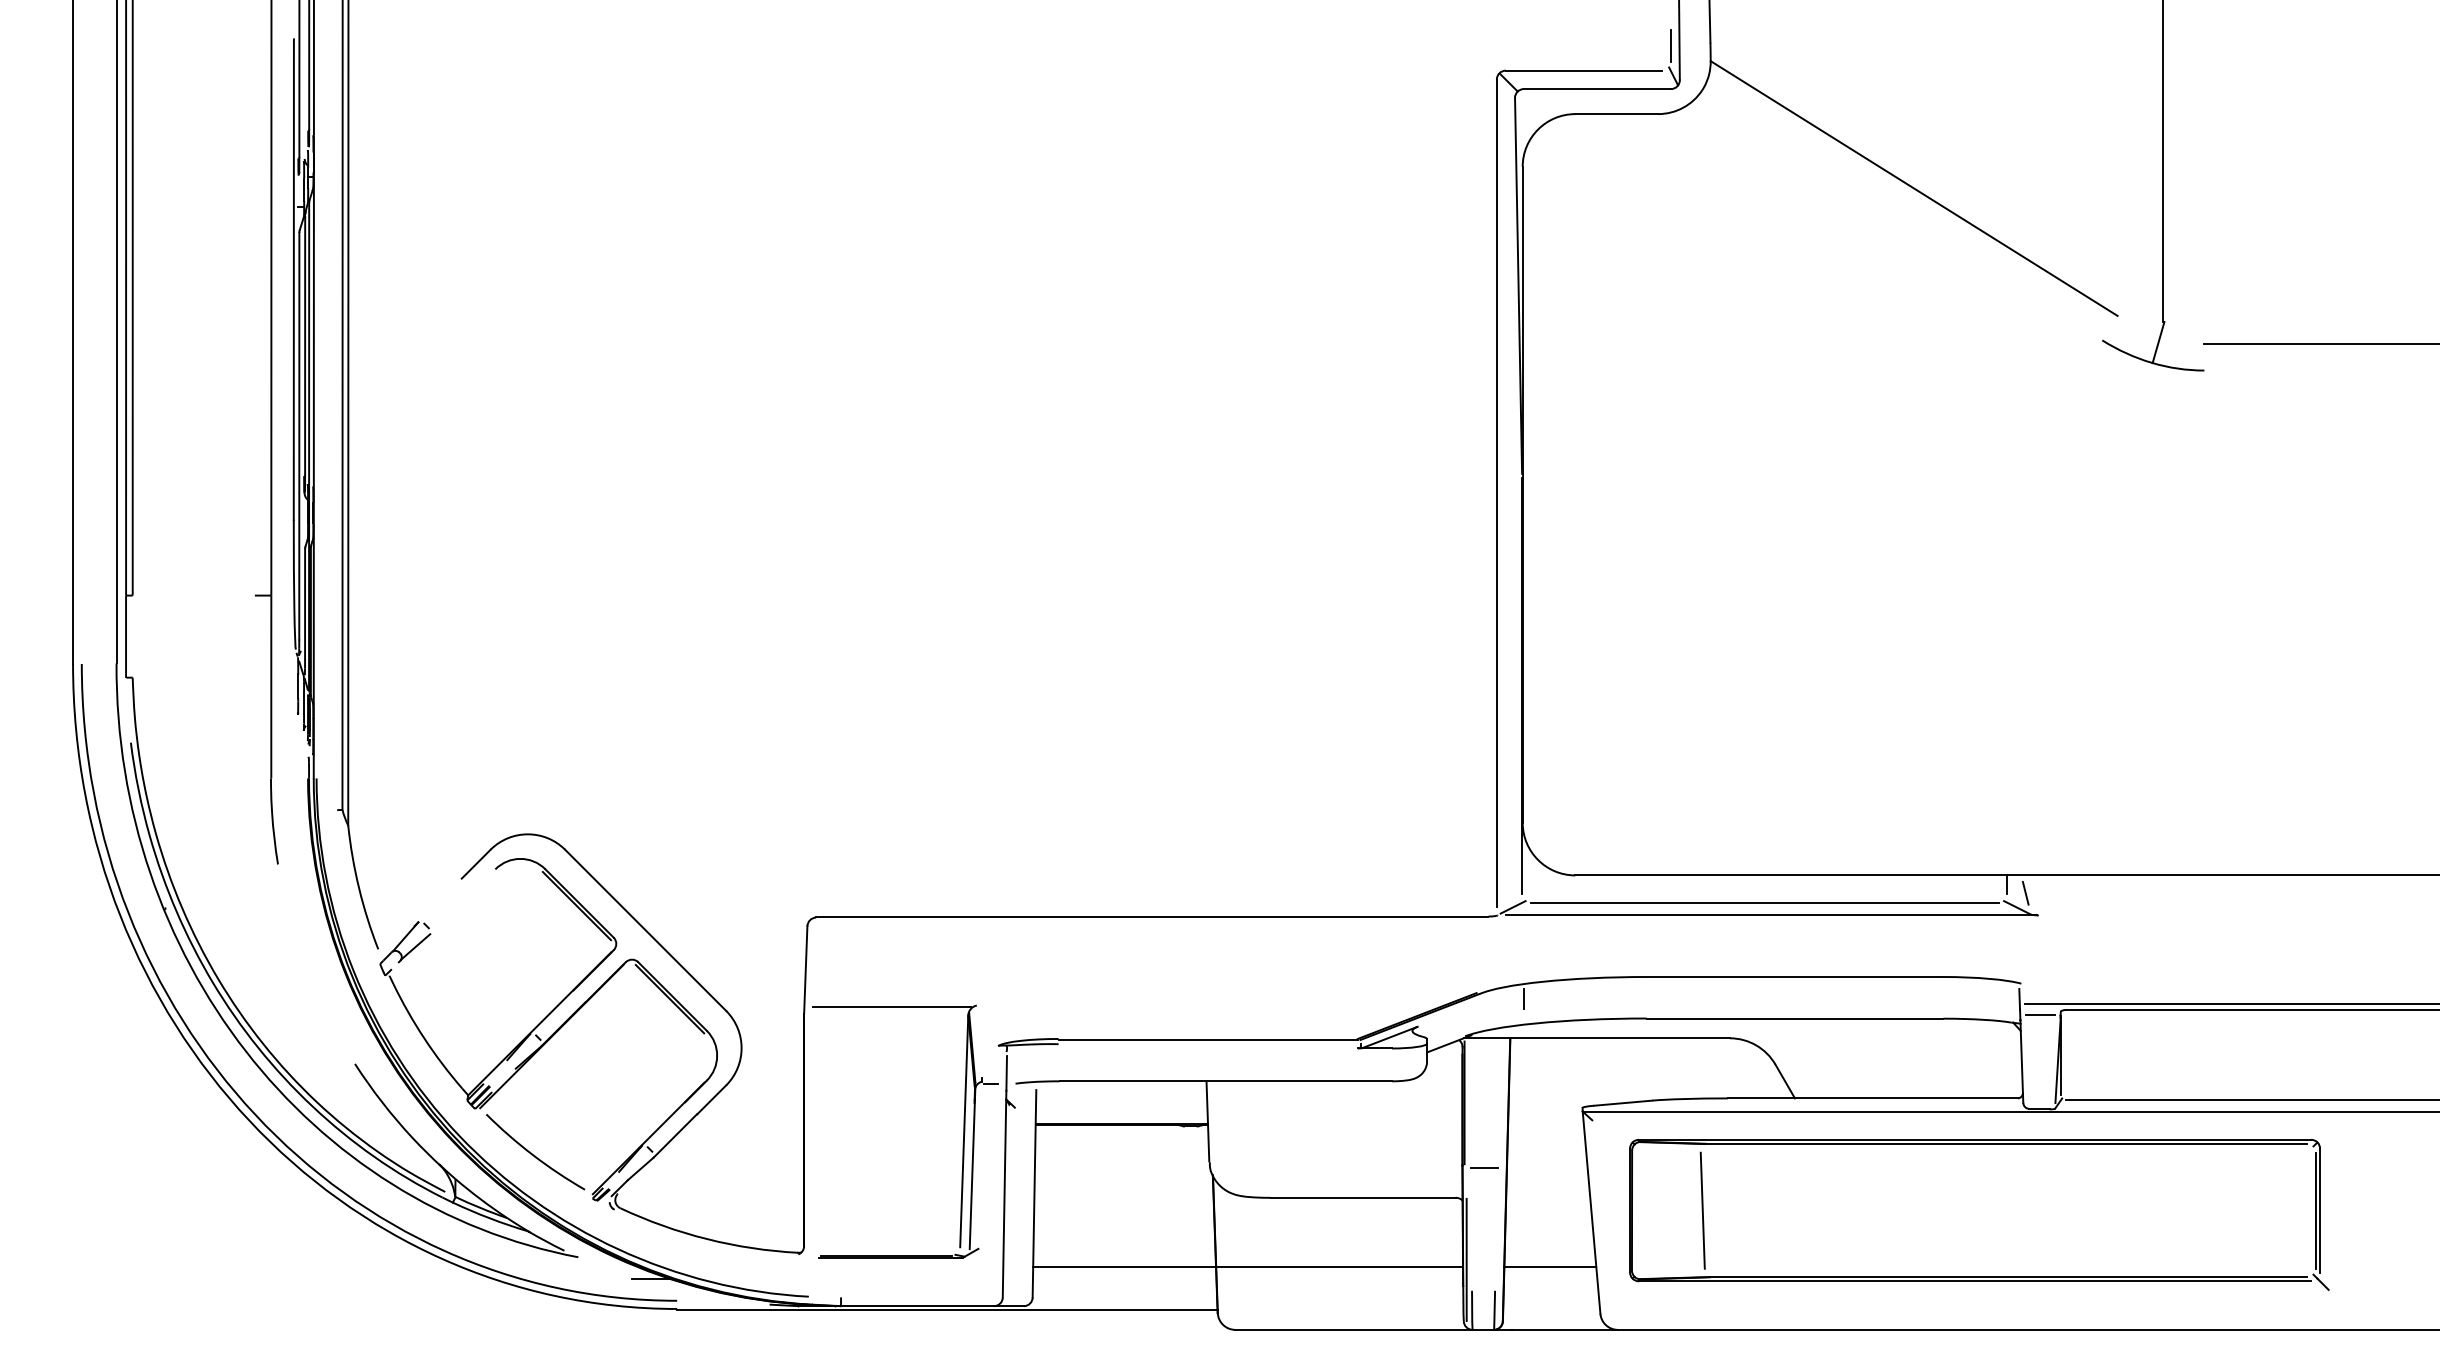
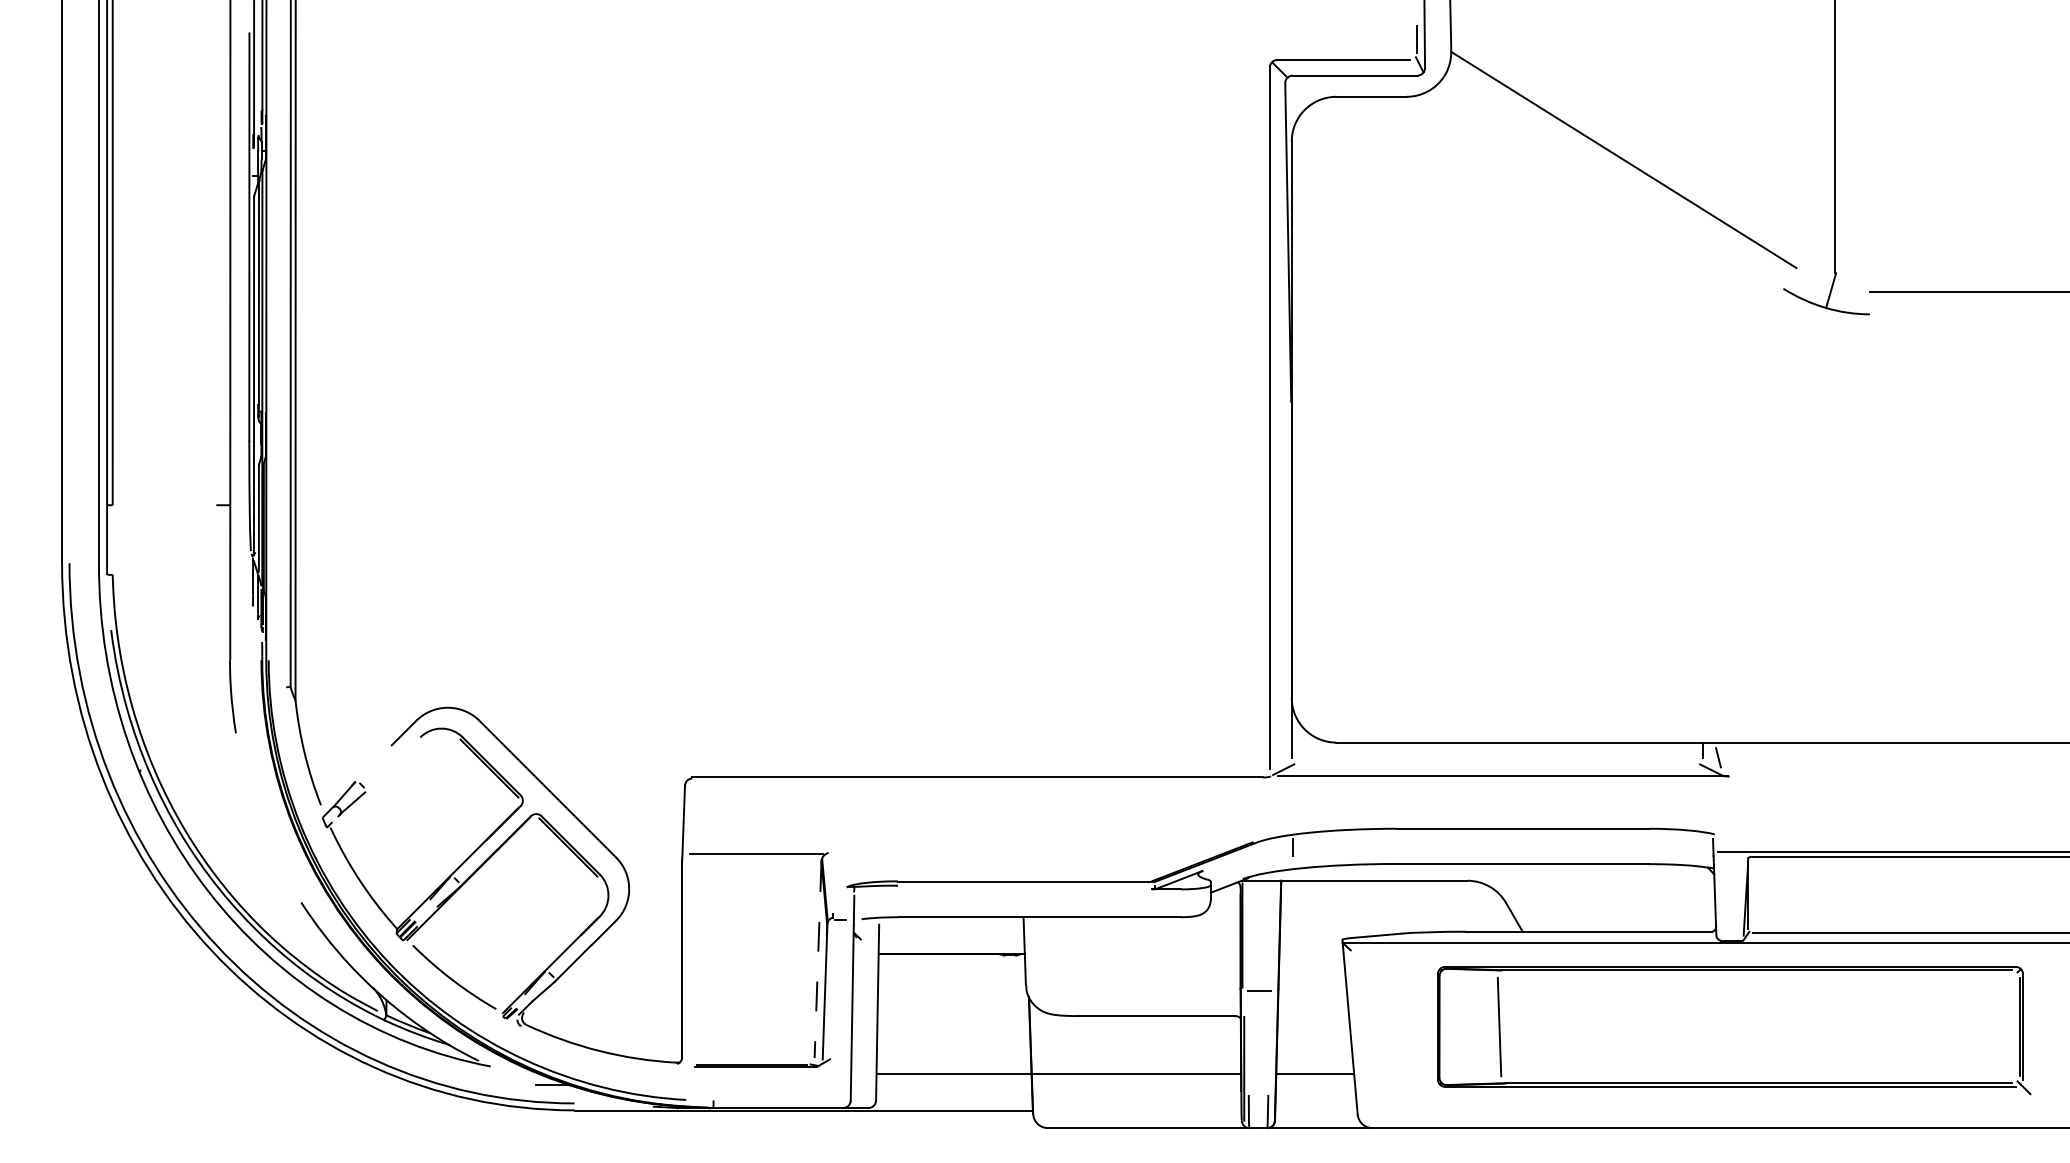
line: (1764, 902) -> (1496, 765), removed
line: (2039, 1015) -> (1730, 861), removed
line: (964, 1132) -> (818, 960), solid -> dashed
part: (1979, 1276) -> (1734, 1082), moved

